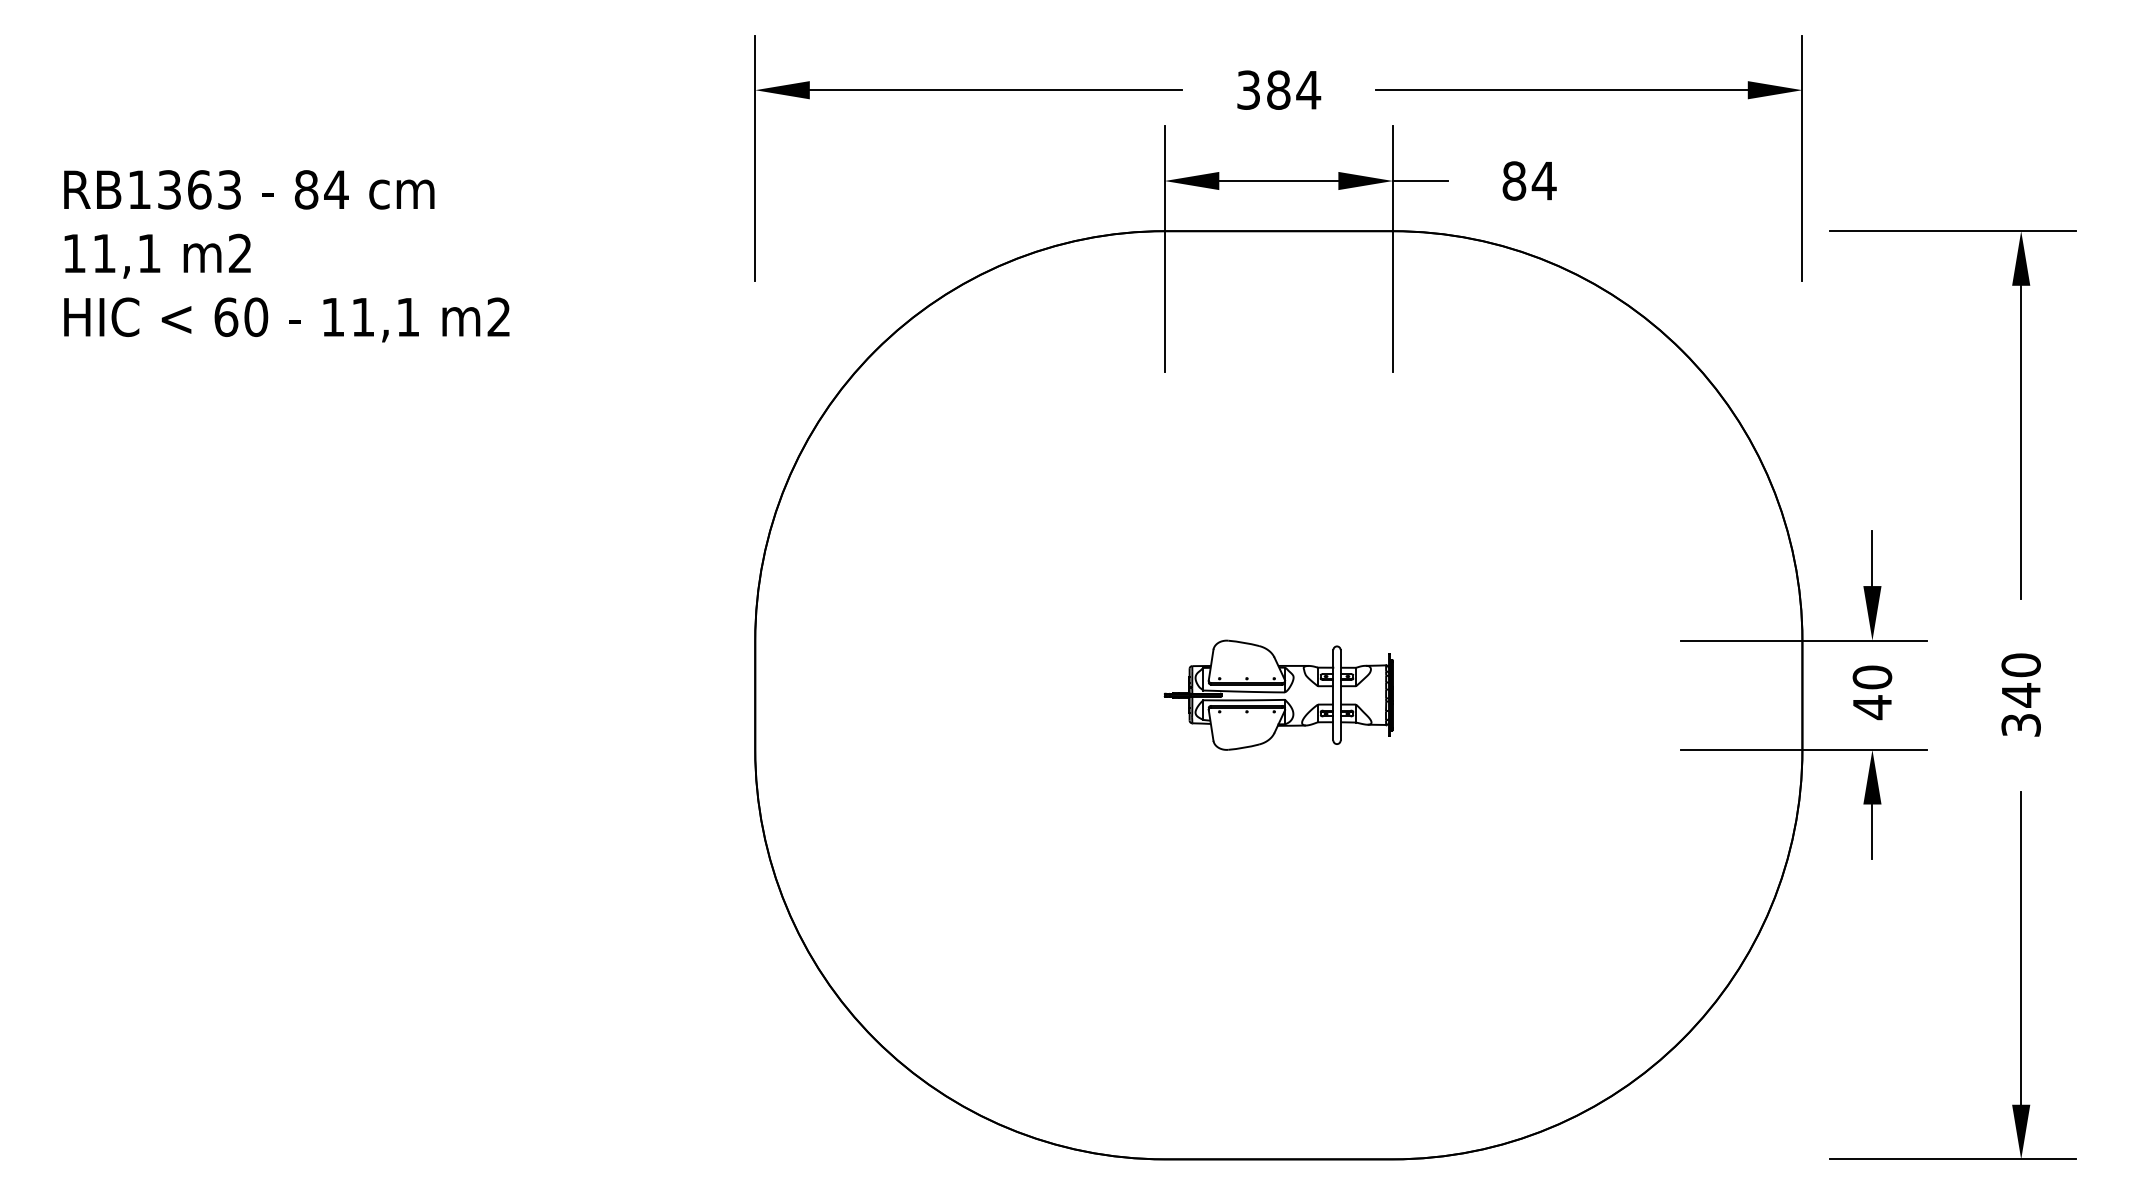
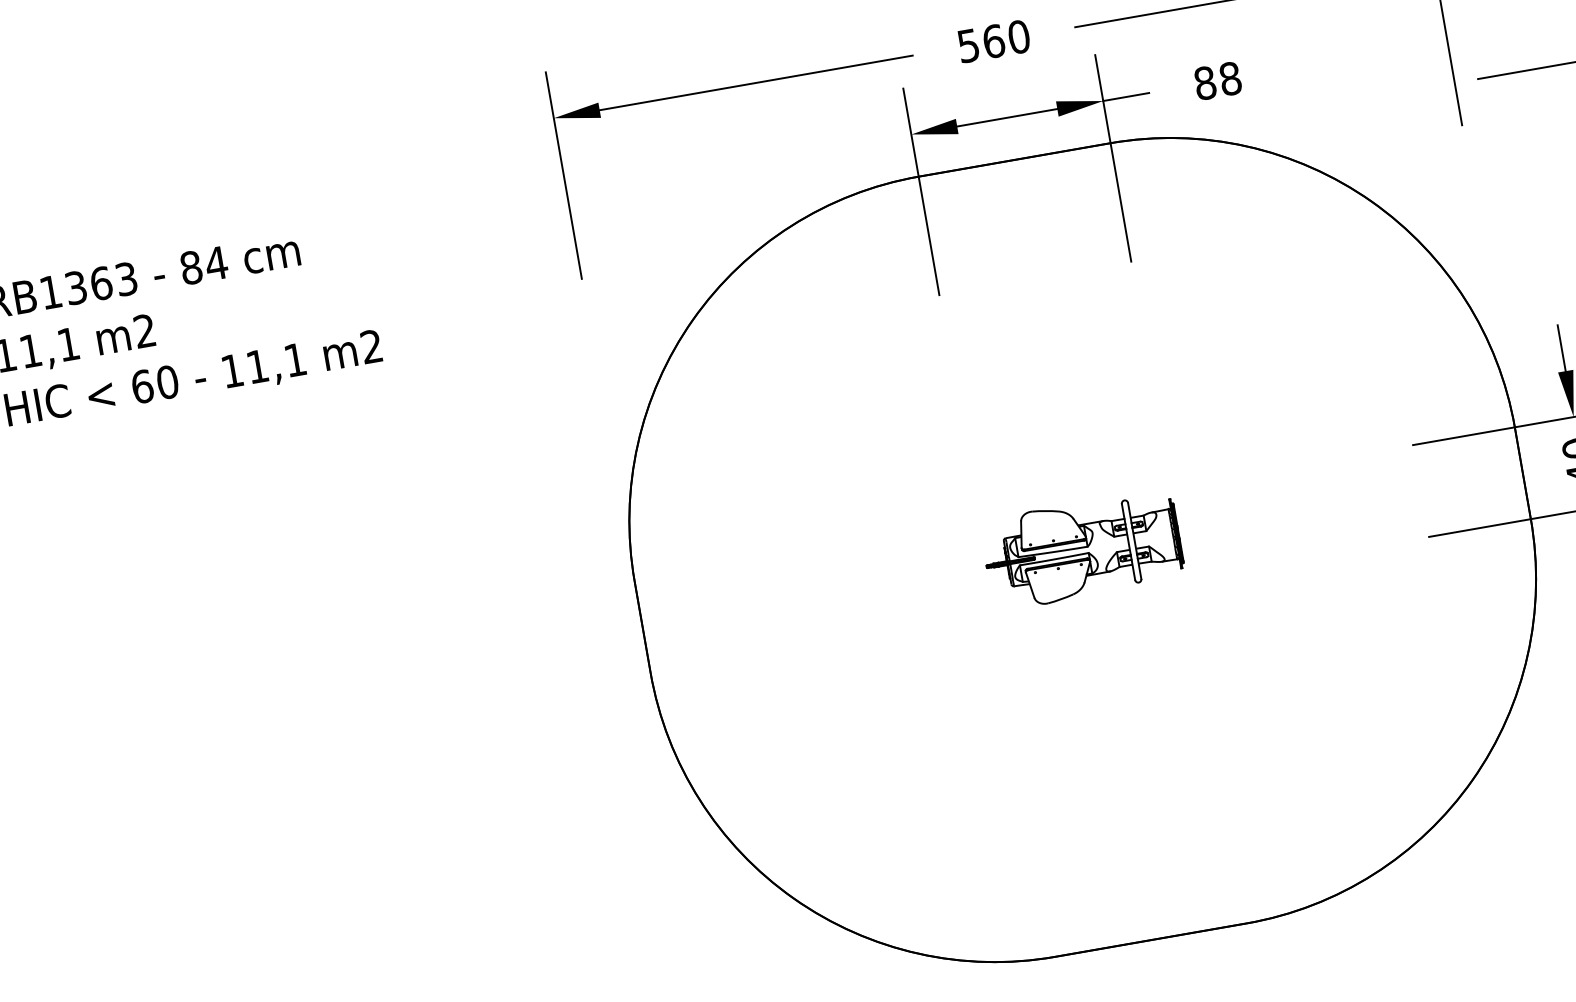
text: (1279, 89) -> (994, 40), 384 -> 560
text: (1543, 180) -> (1229, 78), 84 -> 88

